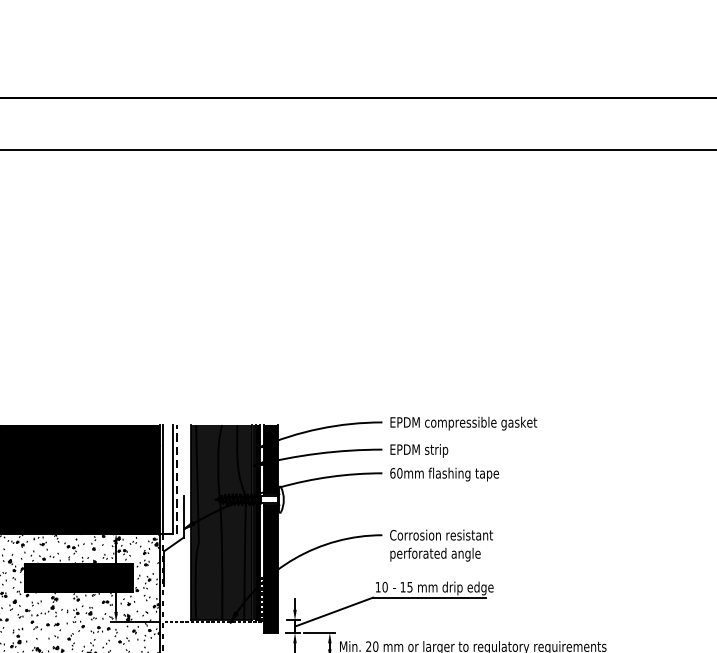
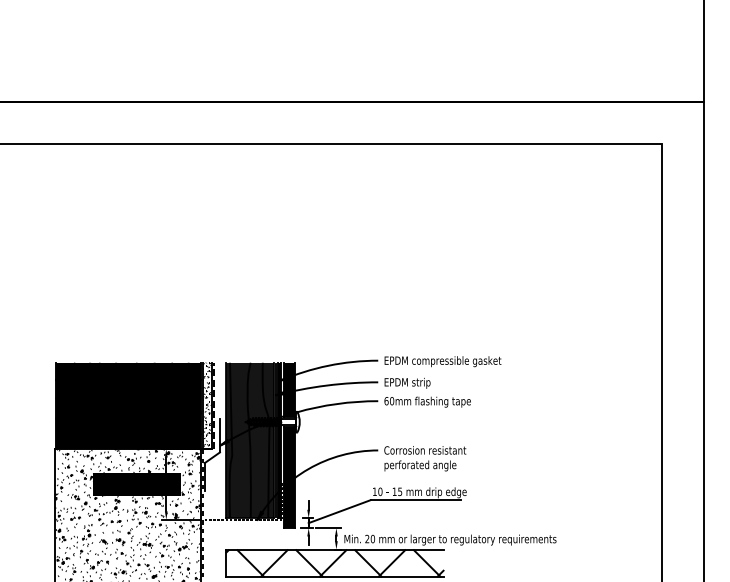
hatch: (167, 478) -> (207, 405), added

